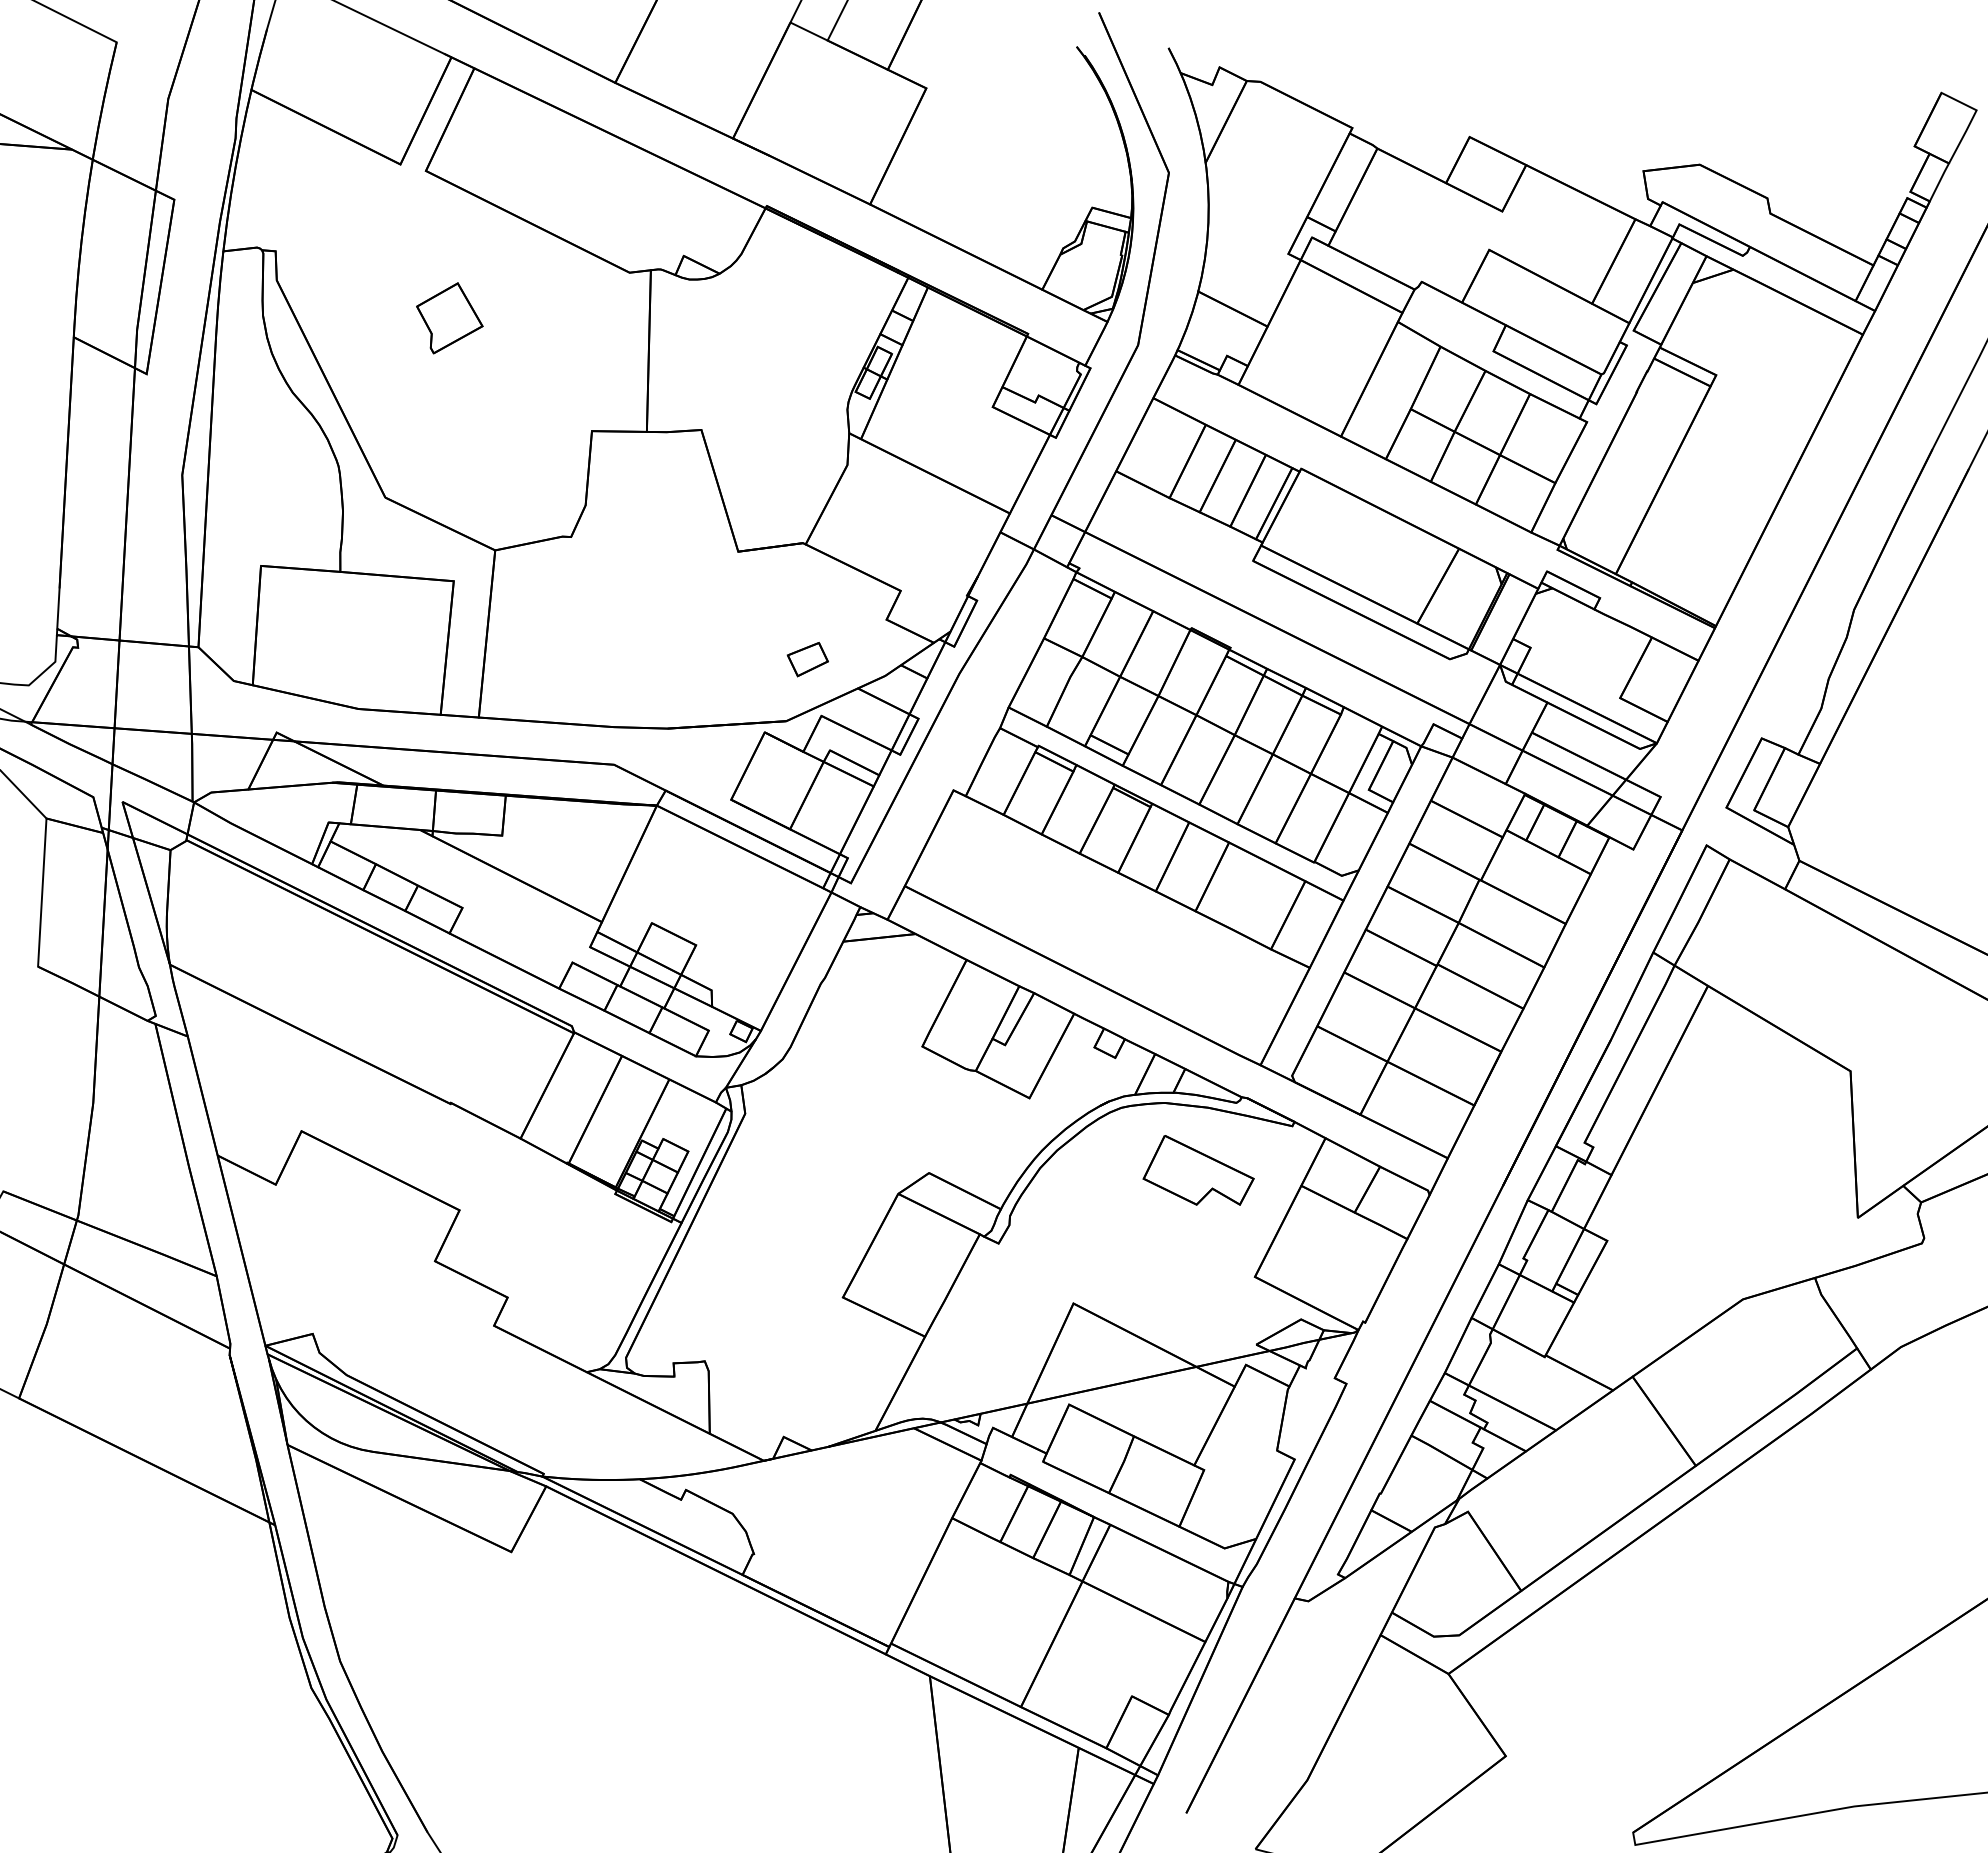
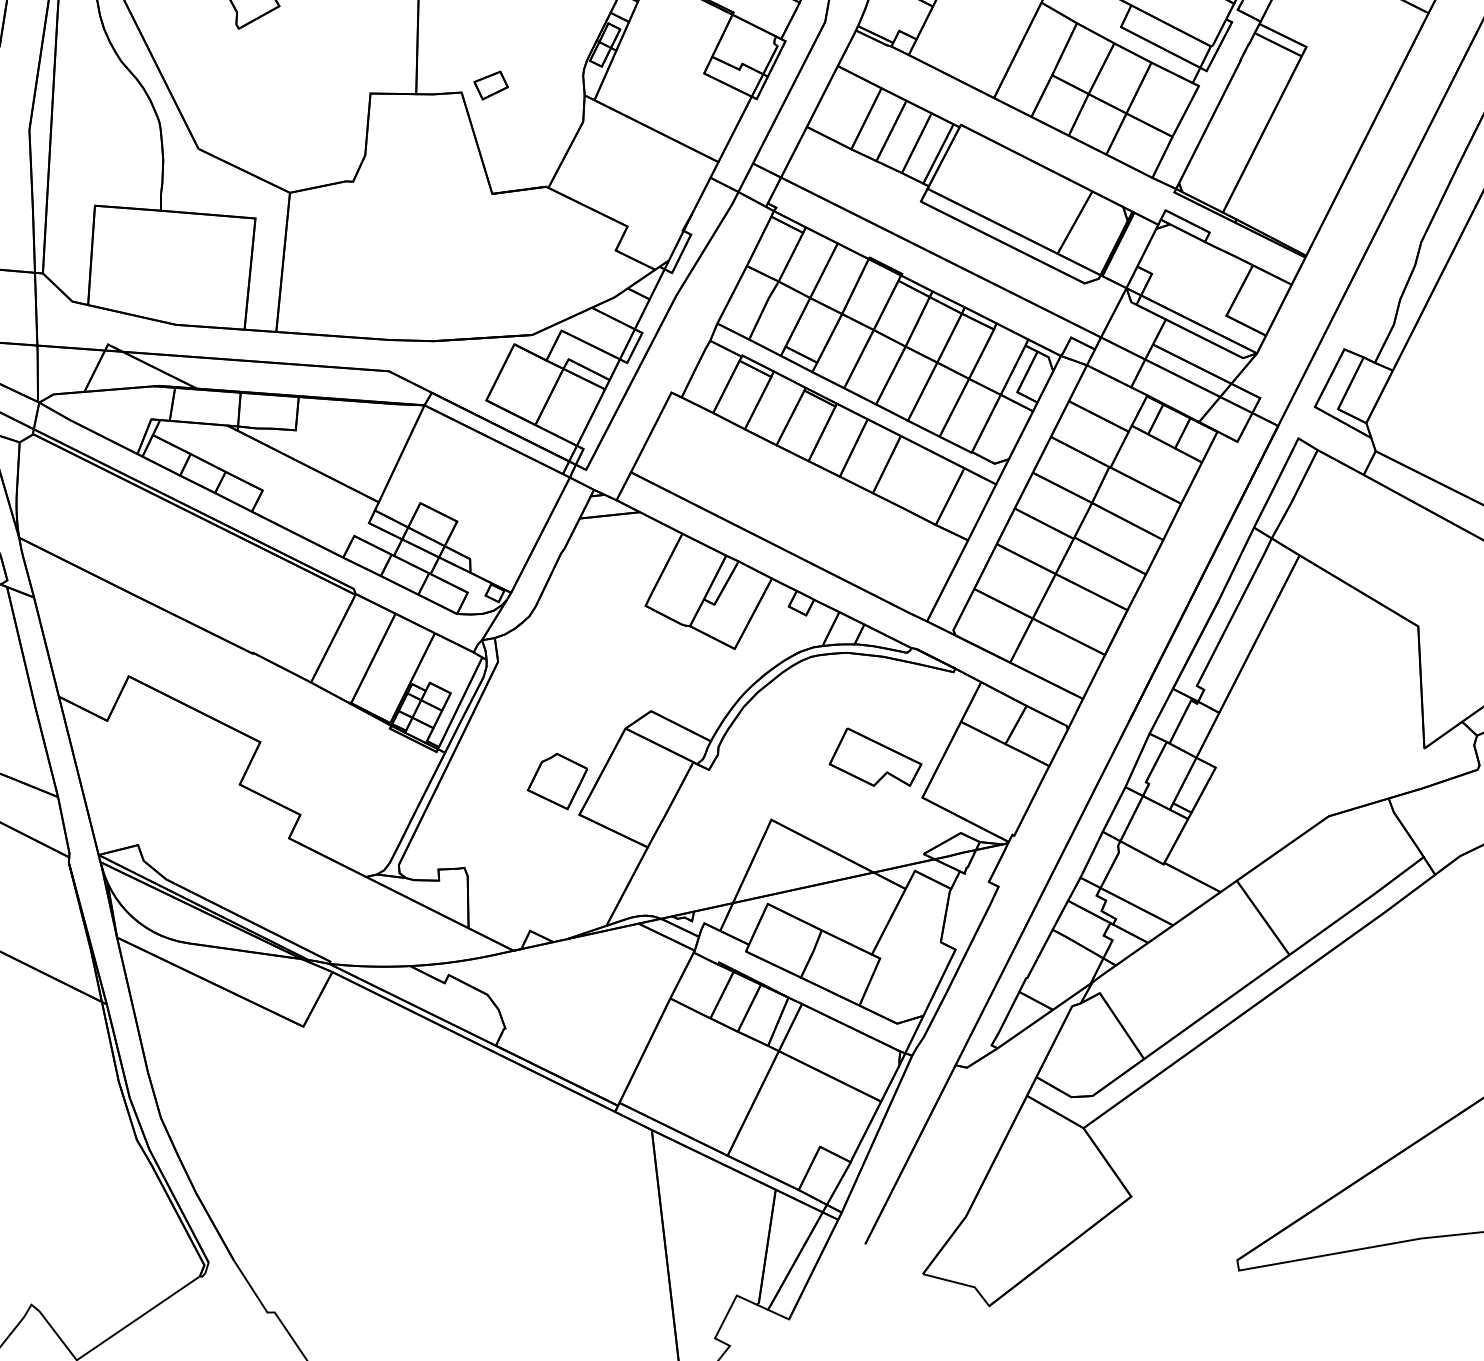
part: (807, 659) -> (490, 85), moved
part: (1198, 1170) -> (875, 757), moved
part: (816, 1257) -> (557, 781), added

